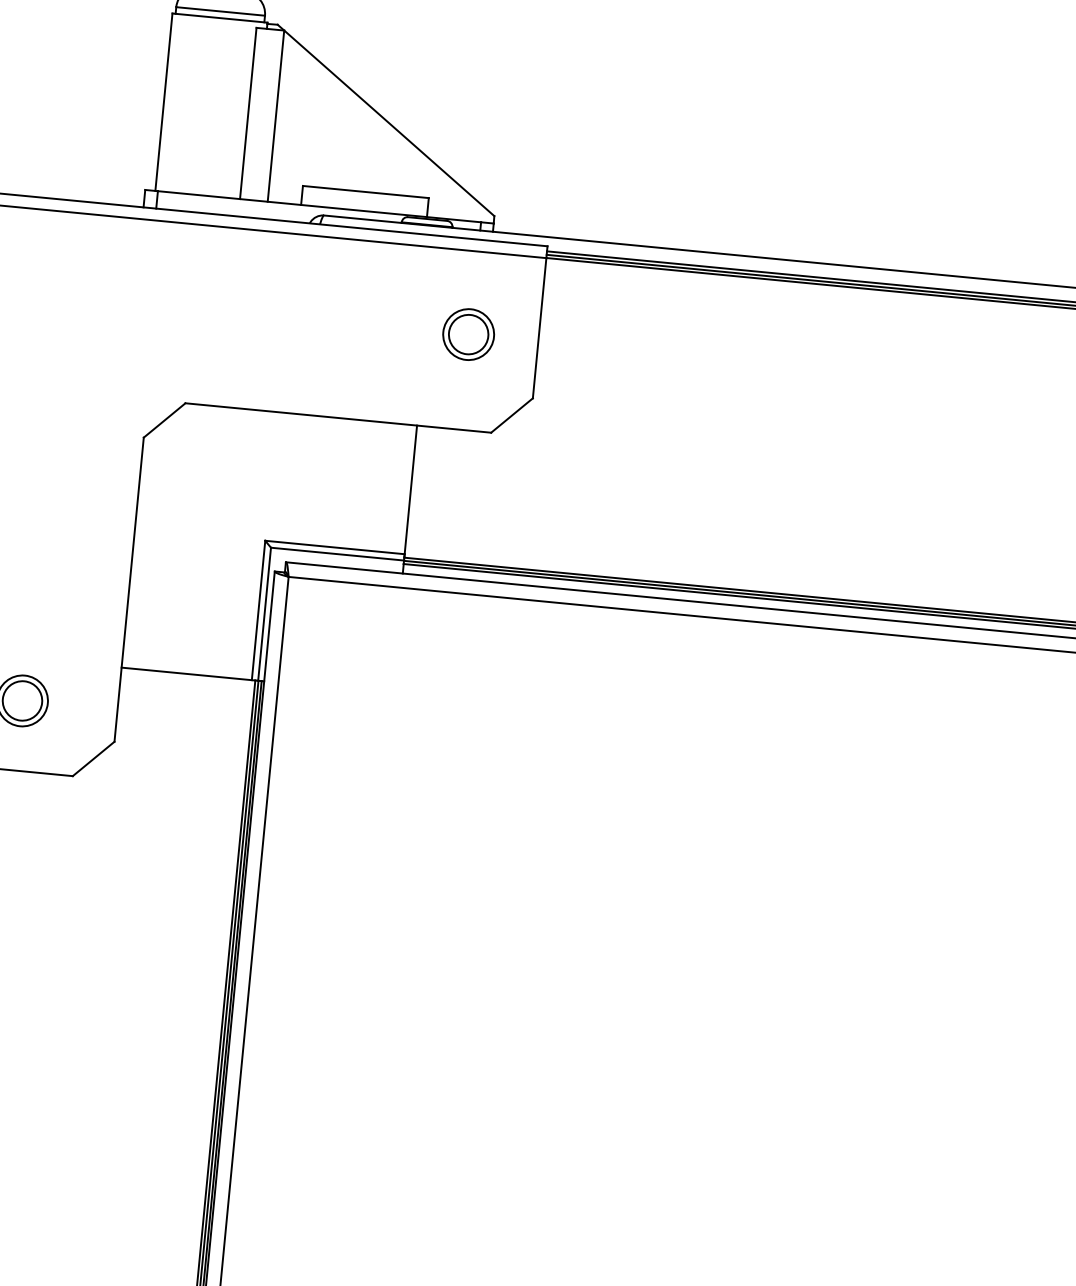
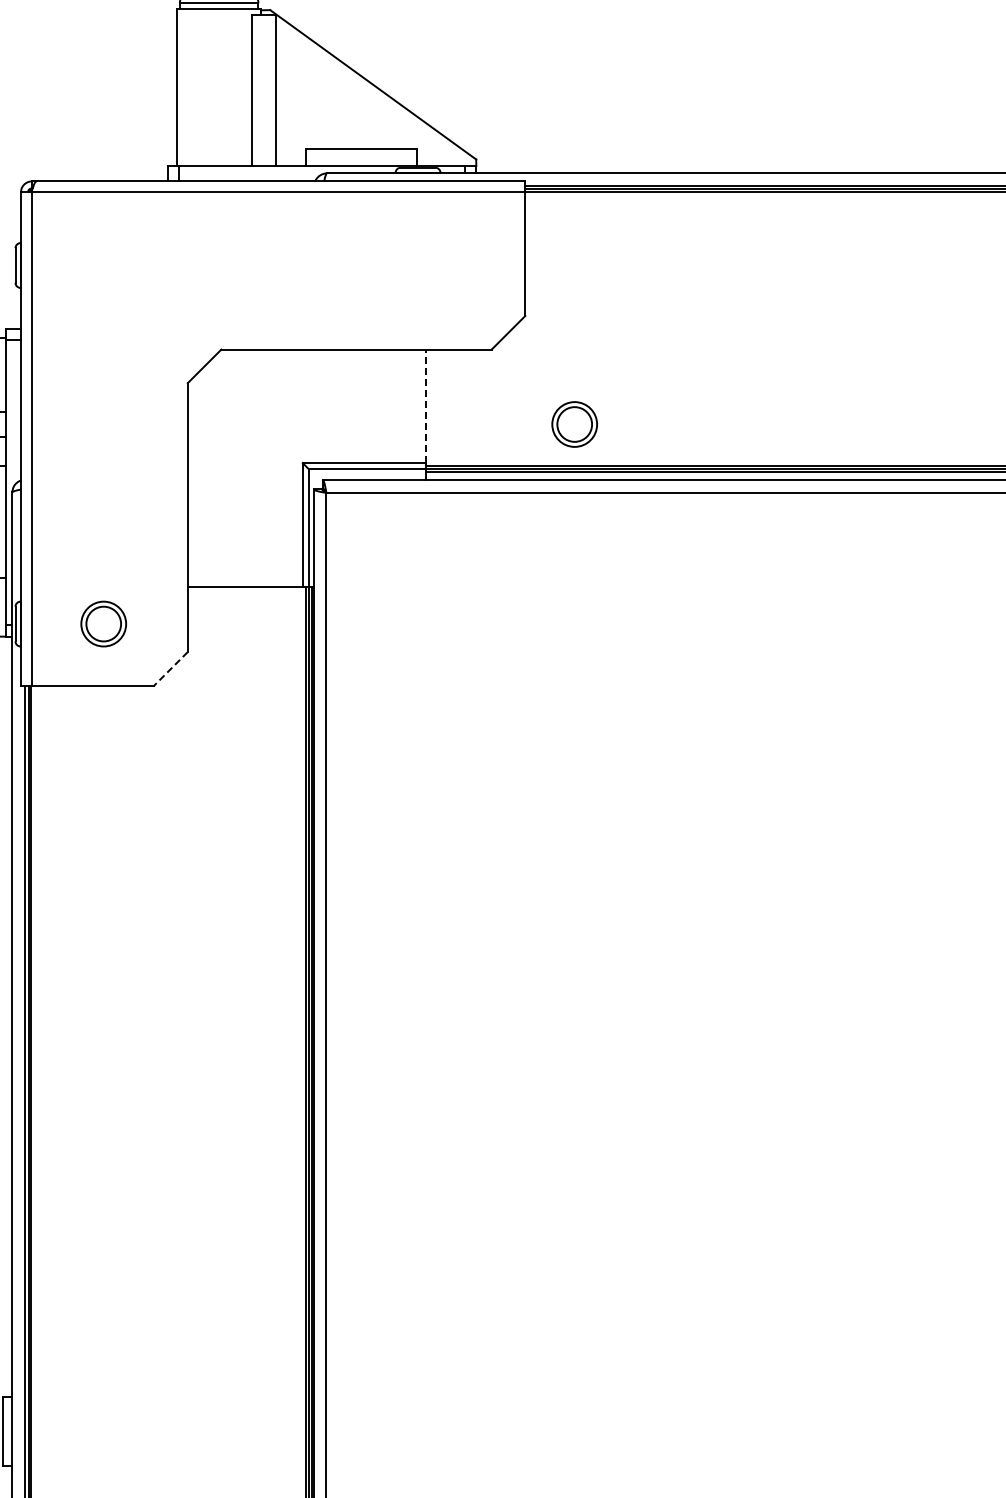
part: (468, 334) -> (574, 424), moved
line: (411, 490) -> (426, 406), solid -> dashed
line: (93, 758) -> (170, 668), solid -> dashed

